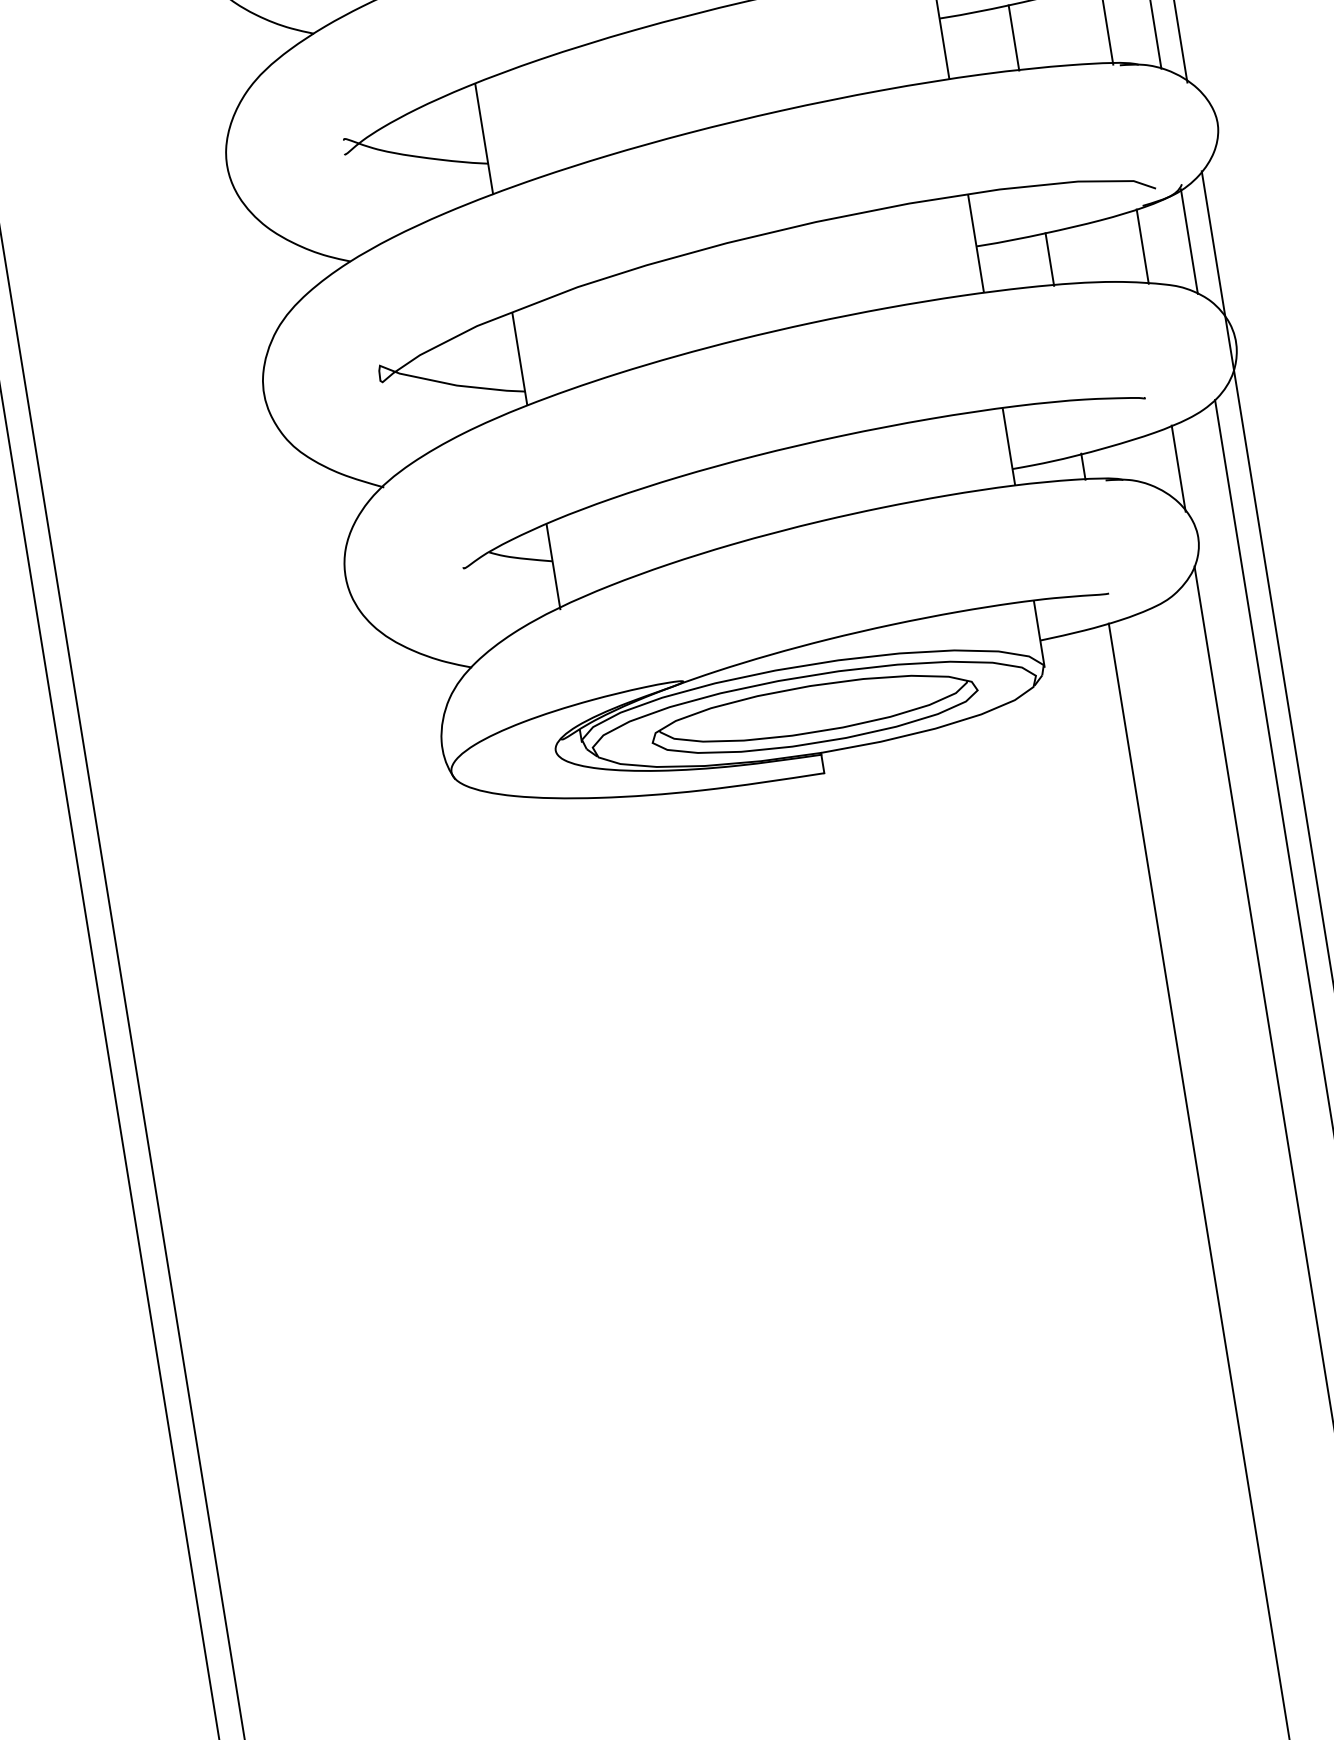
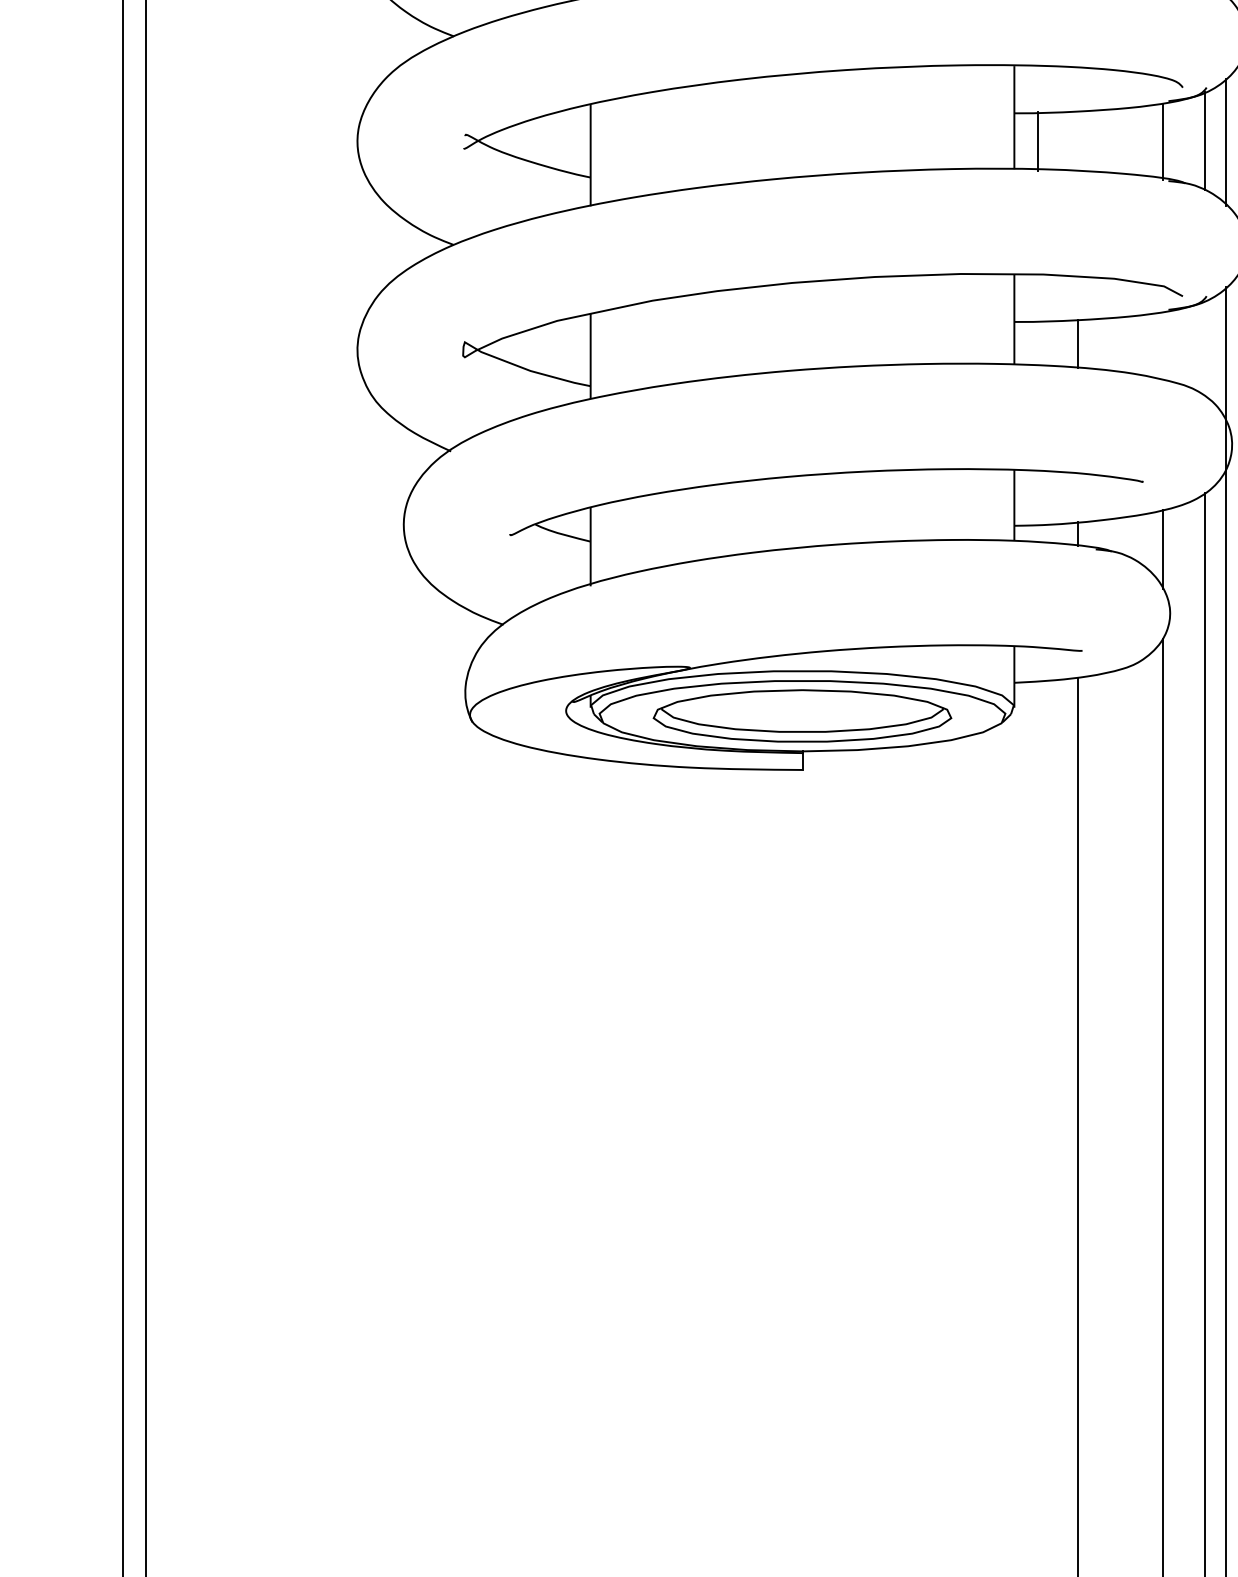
line: (1013, 38) -> (1037, 141), moved
line: (1189, 241) -> (1205, 348), removed
line: (1142, 247) -> (1162, 346), removed

